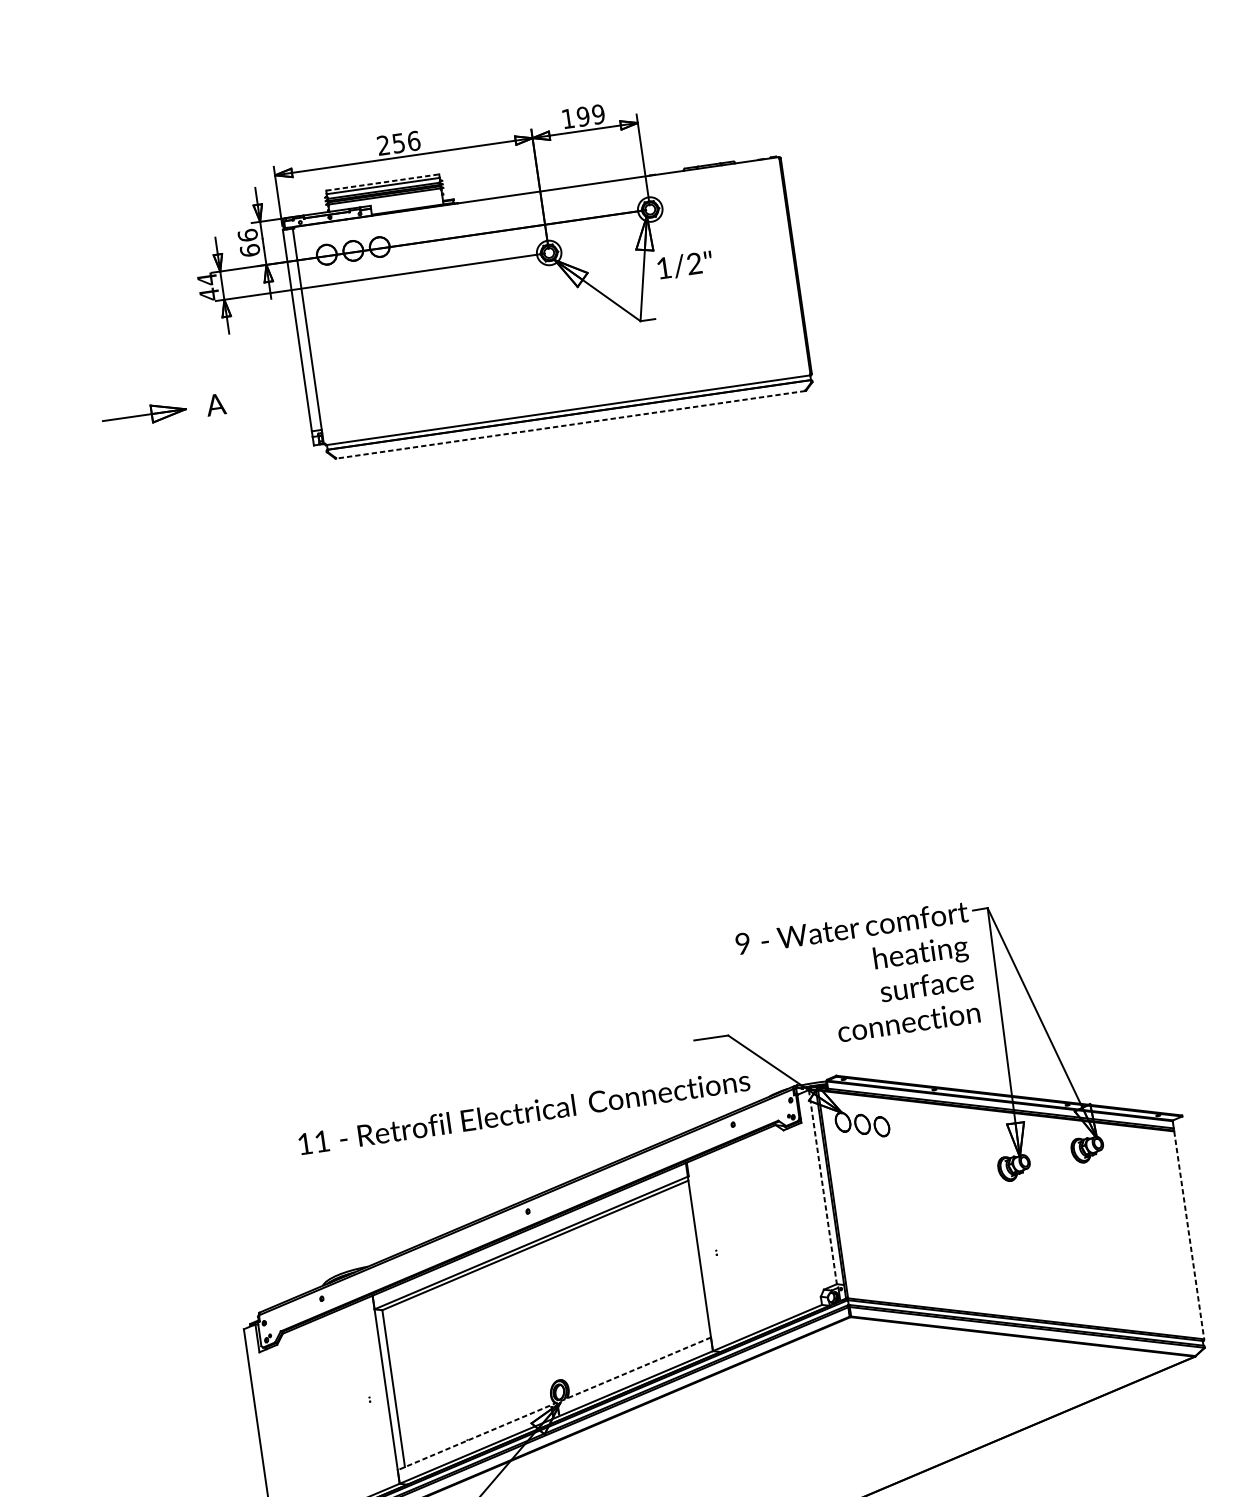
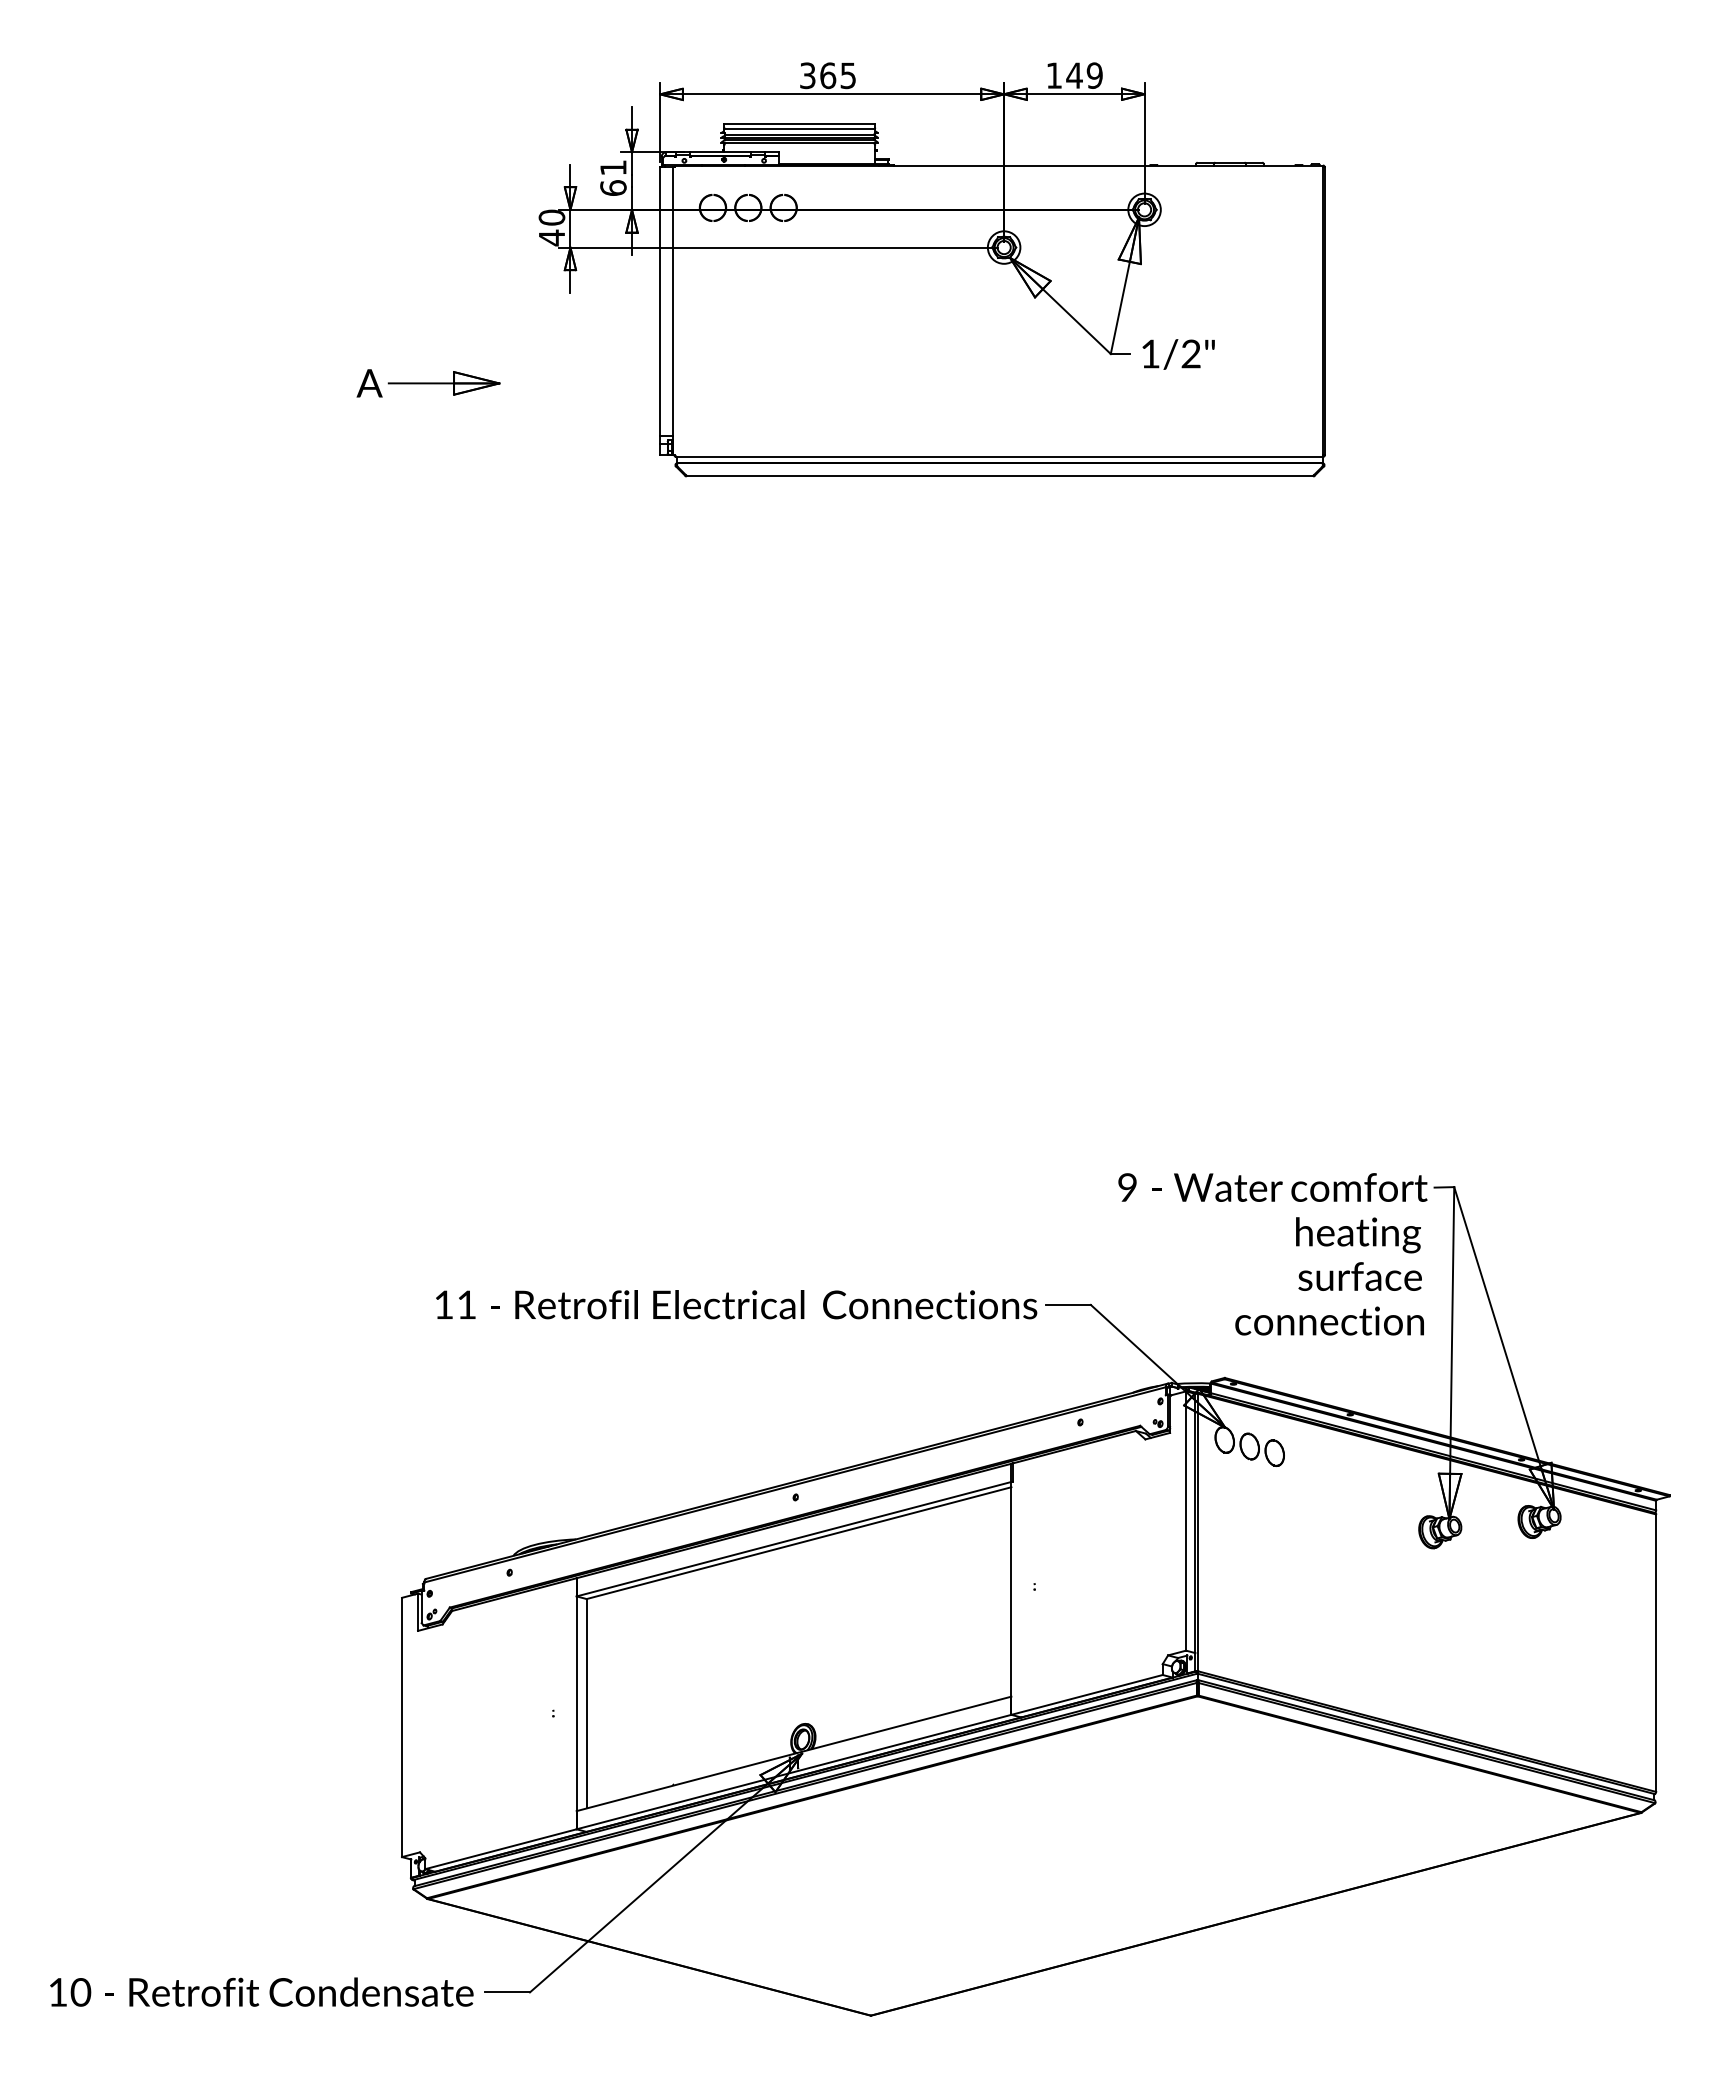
text: (583, 116) -> (1074, 75), 199 -> 149
text: (399, 143) -> (828, 75), 256 -> 365
line: (383, 182) -> (800, 124), dashed -> solid
text: (247, 235) -> (613, 167), 66 -> 61
text: (685, 265) -> (1178, 354), moved
text: (206, 279) -> (551, 217), 44 -> 40
text: (215, 404) -> (369, 383), moved
line: (570, 424) -> (999, 476), dashed -> solid
text: (524, 1112) -> (736, 1304), moved
line: (823, 1187) -> (1186, 1521), dashed -> solid
line: (1189, 1235) -> (1656, 1653), dashed -> solid
line: (554, 1403) -> (794, 1753), dashed -> solid

